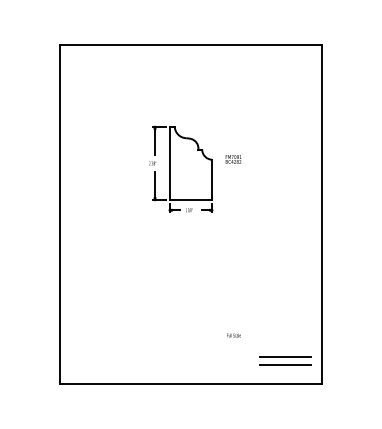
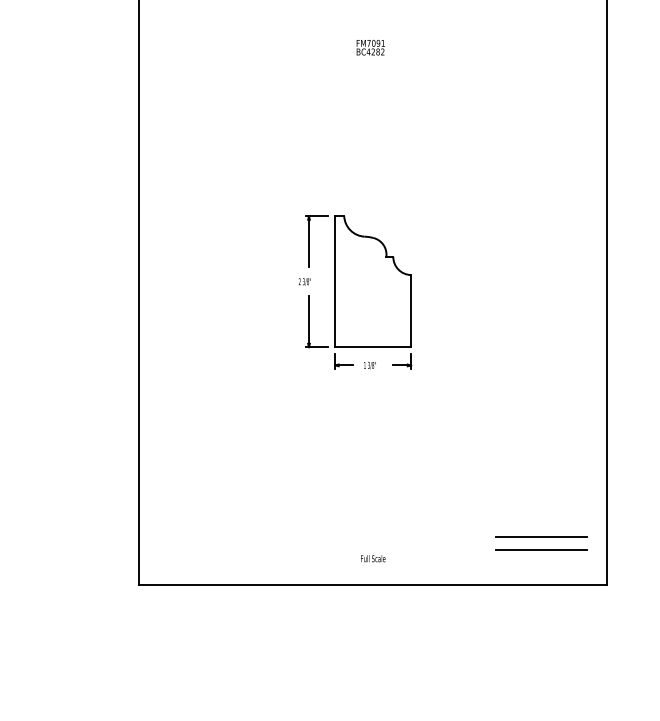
text: (233, 159) -> (370, 47), moved
part: (181, 168) -> (356, 290), moved
text: (233, 335) -> (372, 558), moved

